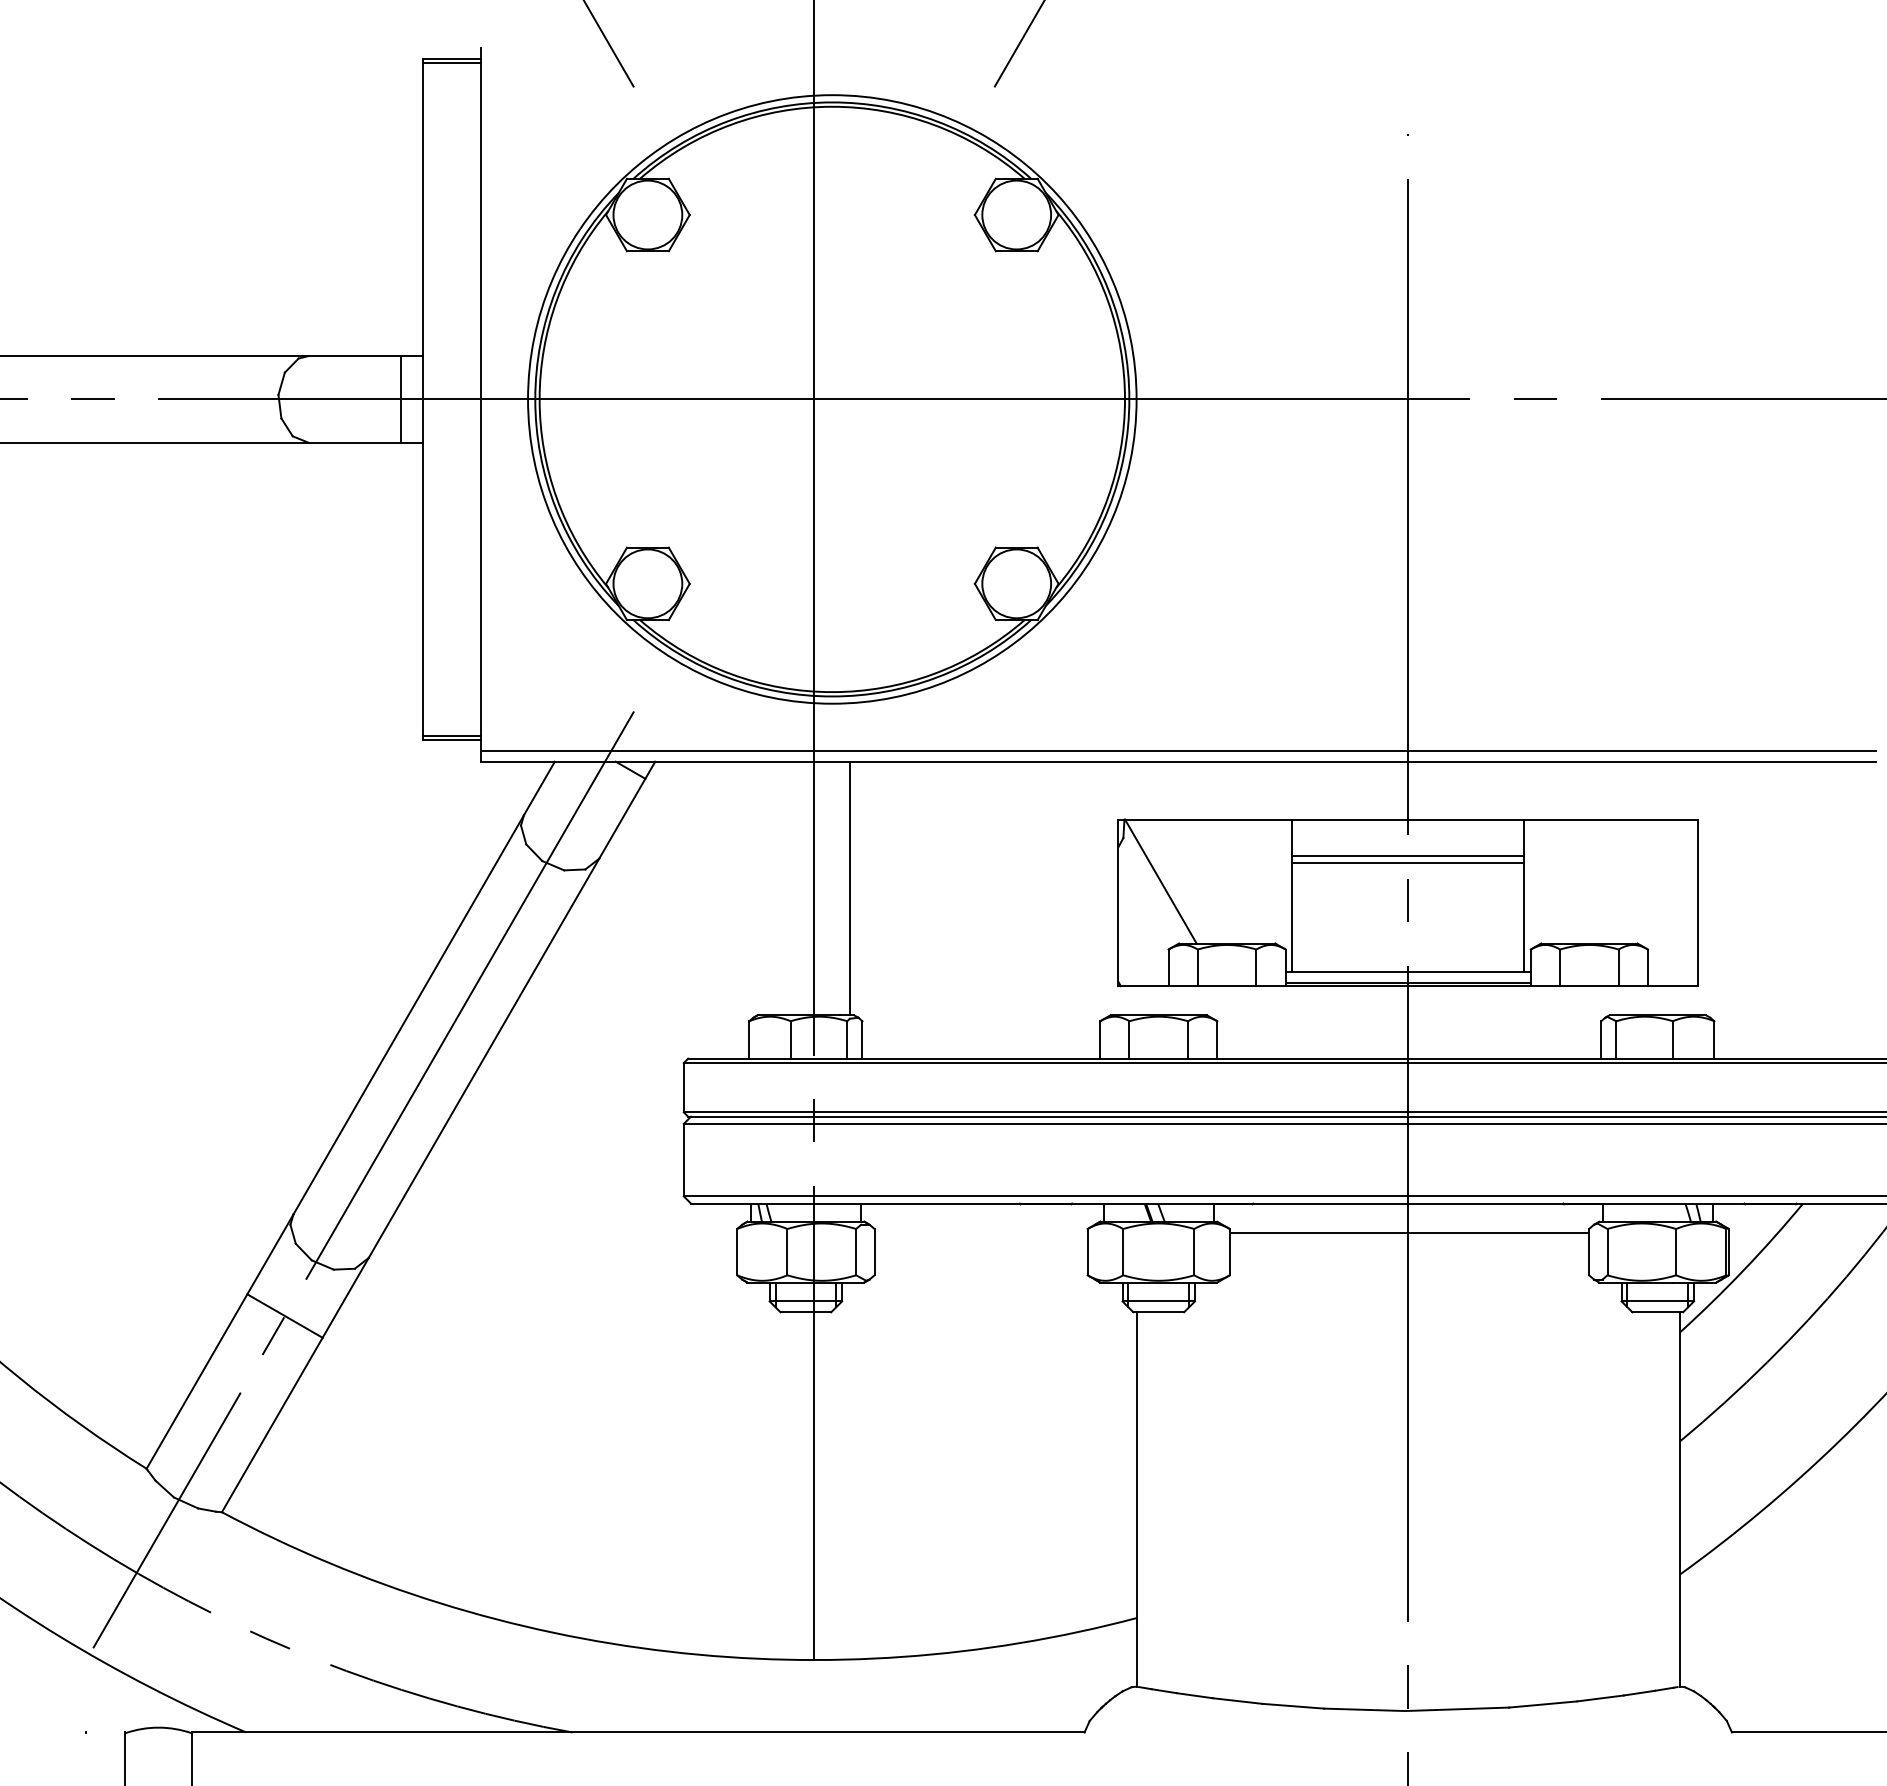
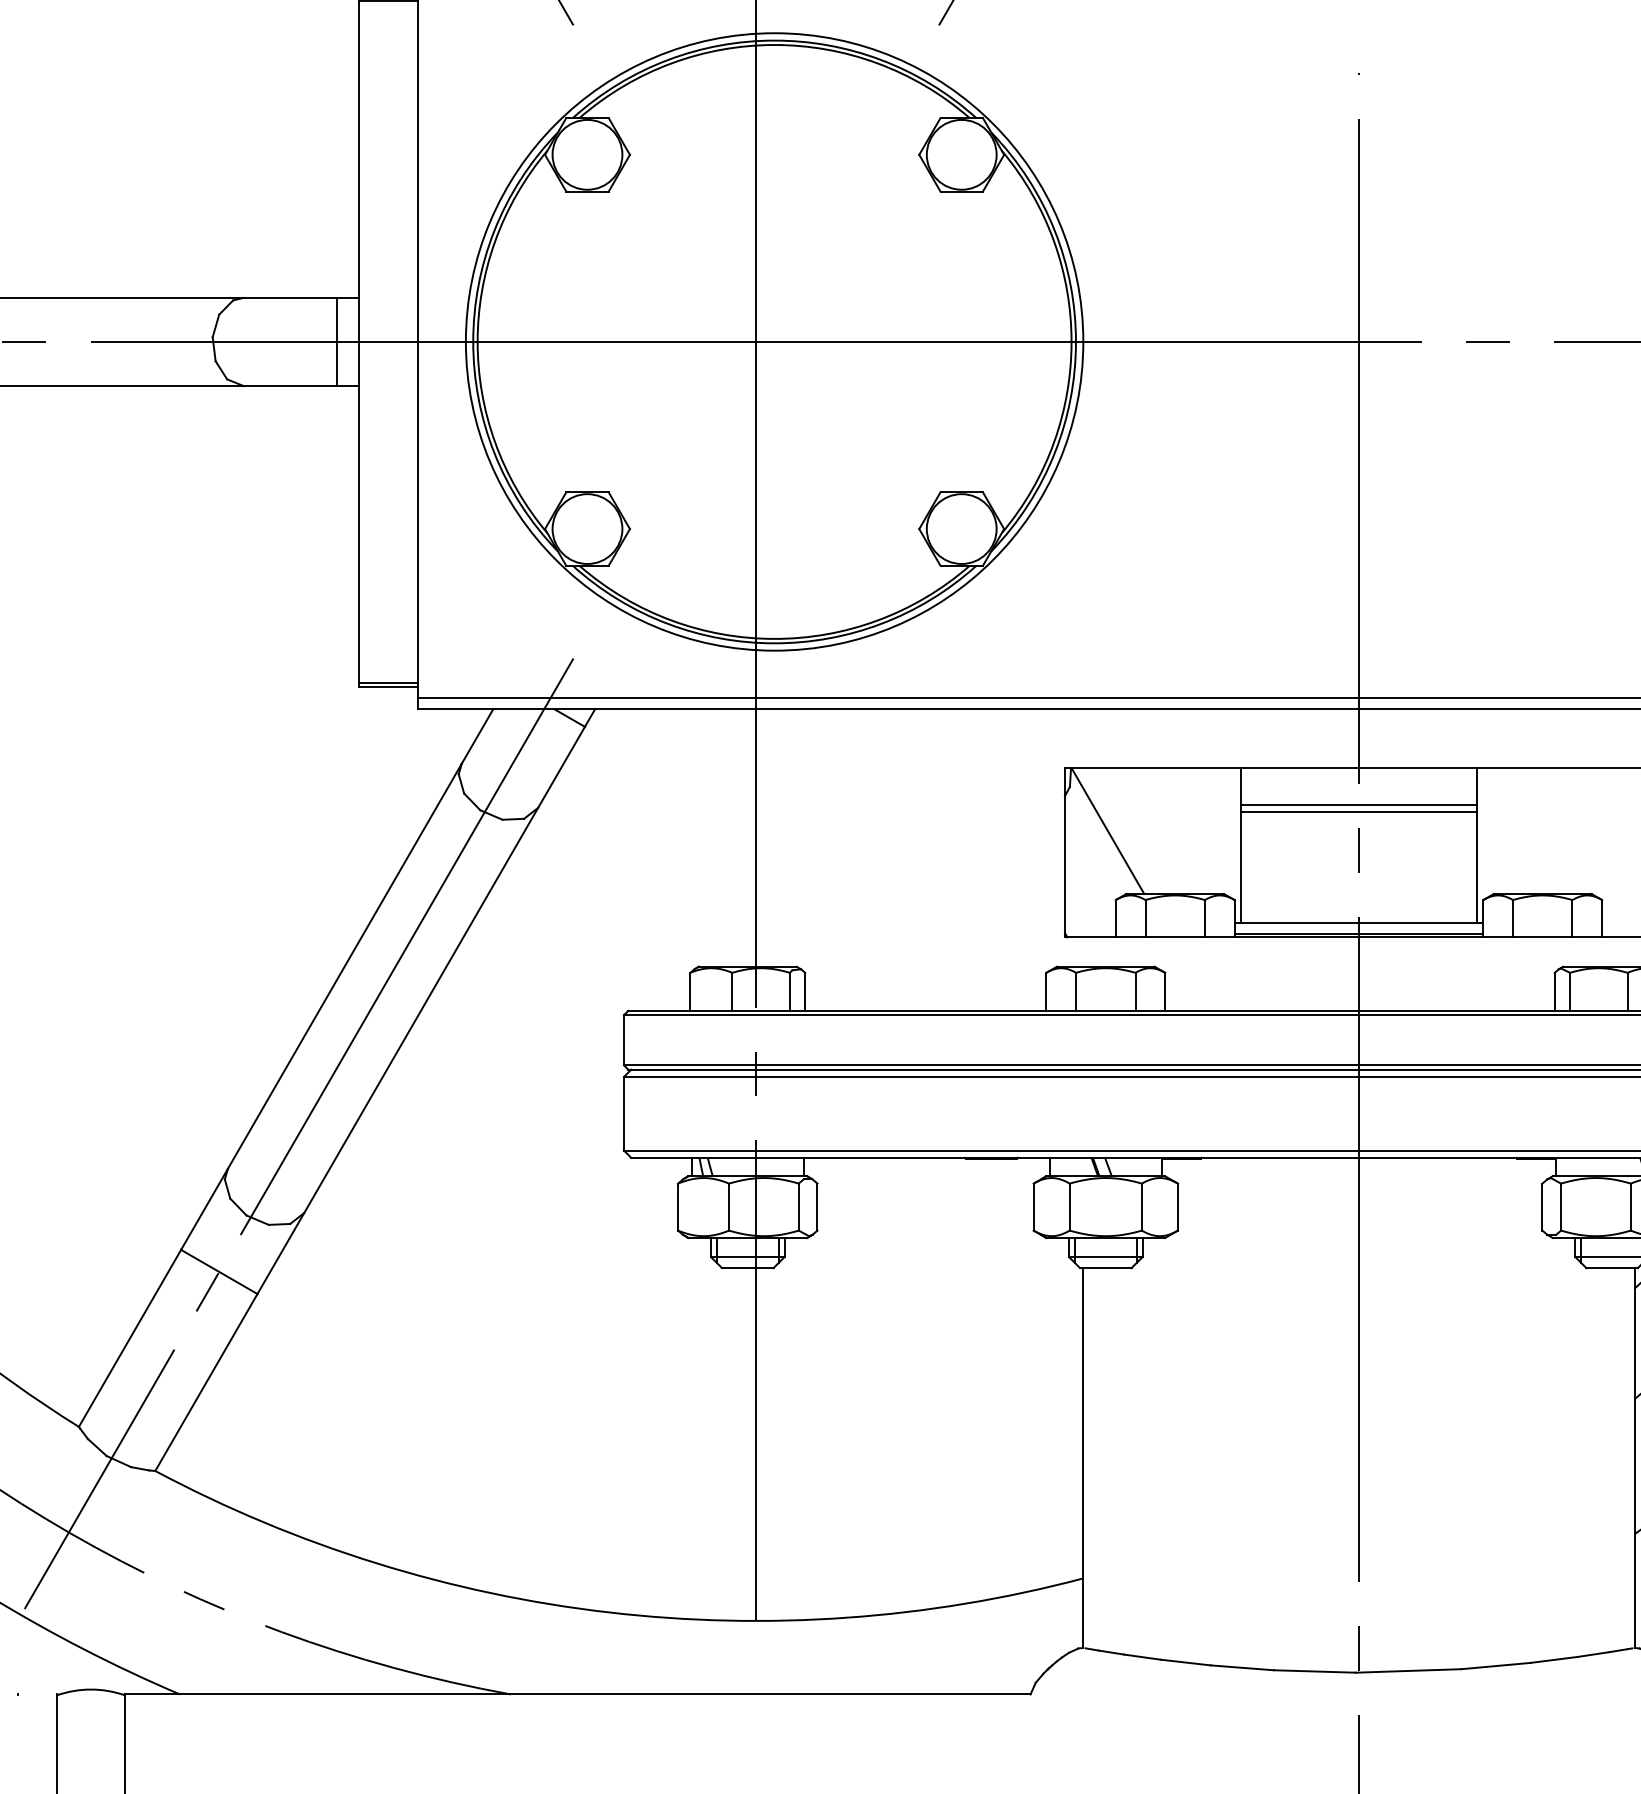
line: (850, 888) -> (793, 838), removed
line: (1409, 1232) -> (1360, 1187), removed

